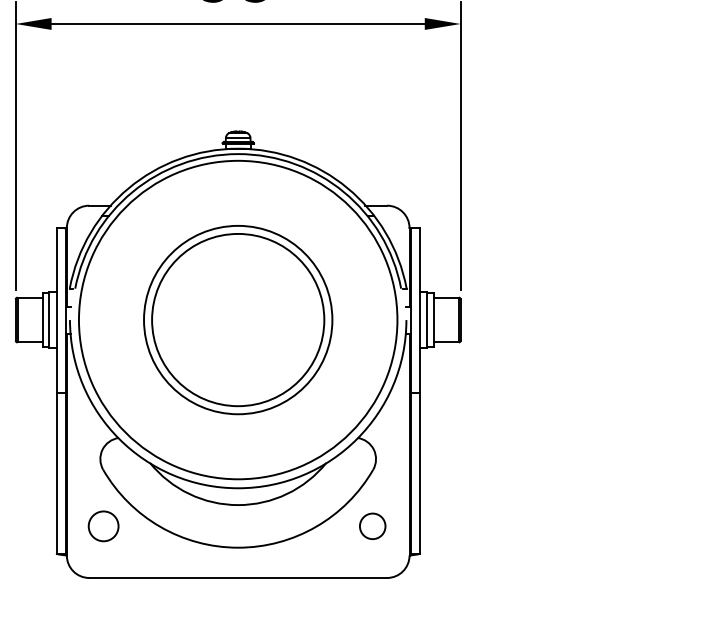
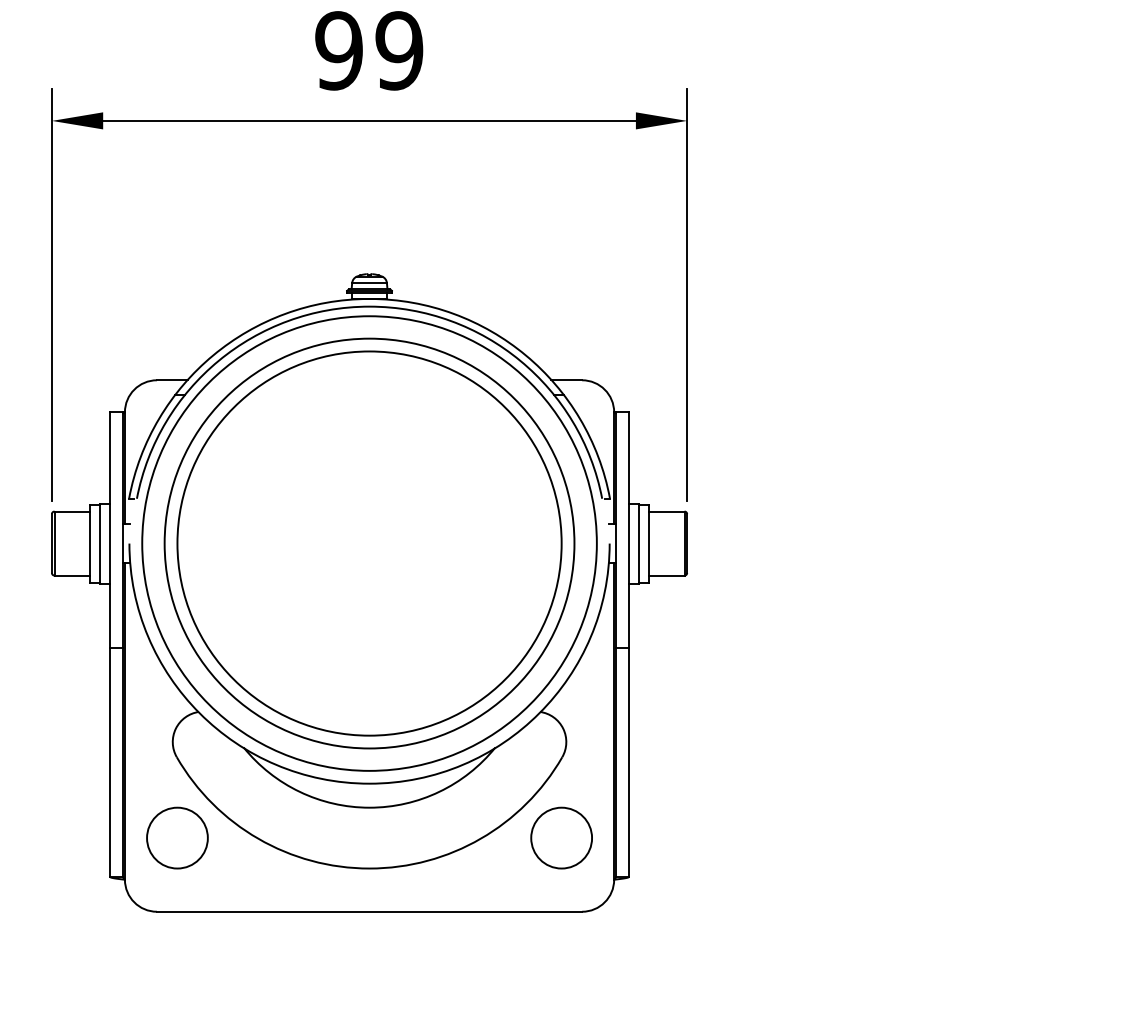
circle: (238, 320) -> (369, 543), size x1.43
circle: (238, 320) -> (369, 543), size x1.67
circle: (103, 525) -> (177, 837), size x1.43
circle: (372, 525) -> (561, 837), size x1.67

